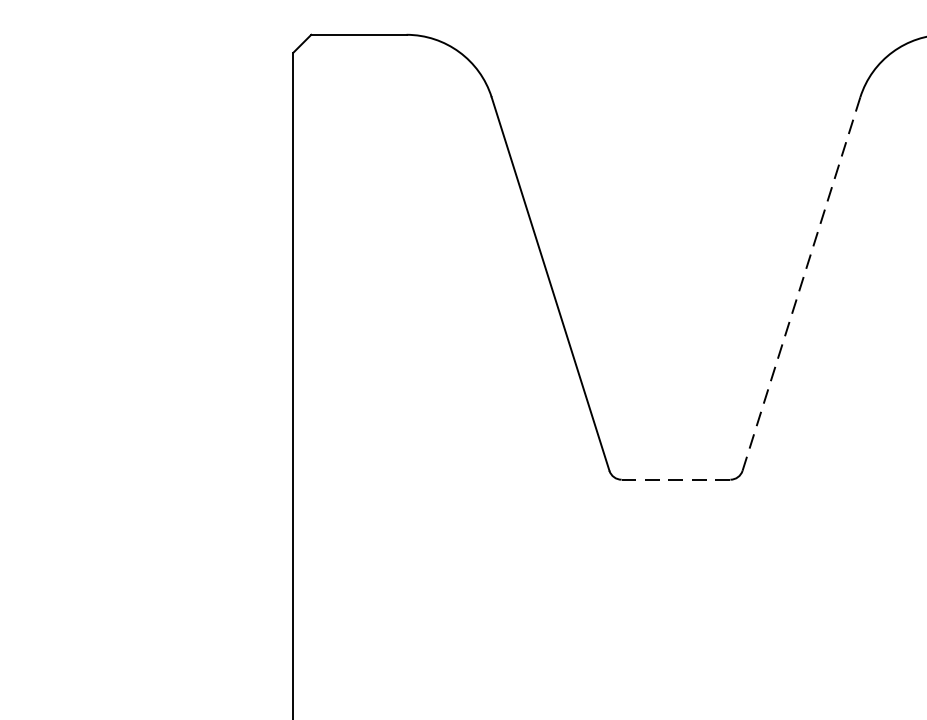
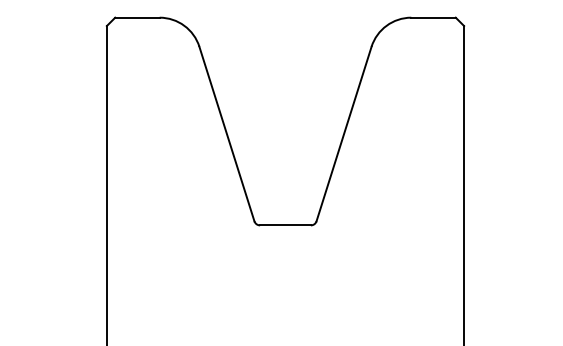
line: (800, 284) -> (343, 134), dashed -> solid
line: (676, 479) -> (285, 225), dashed -> solid

